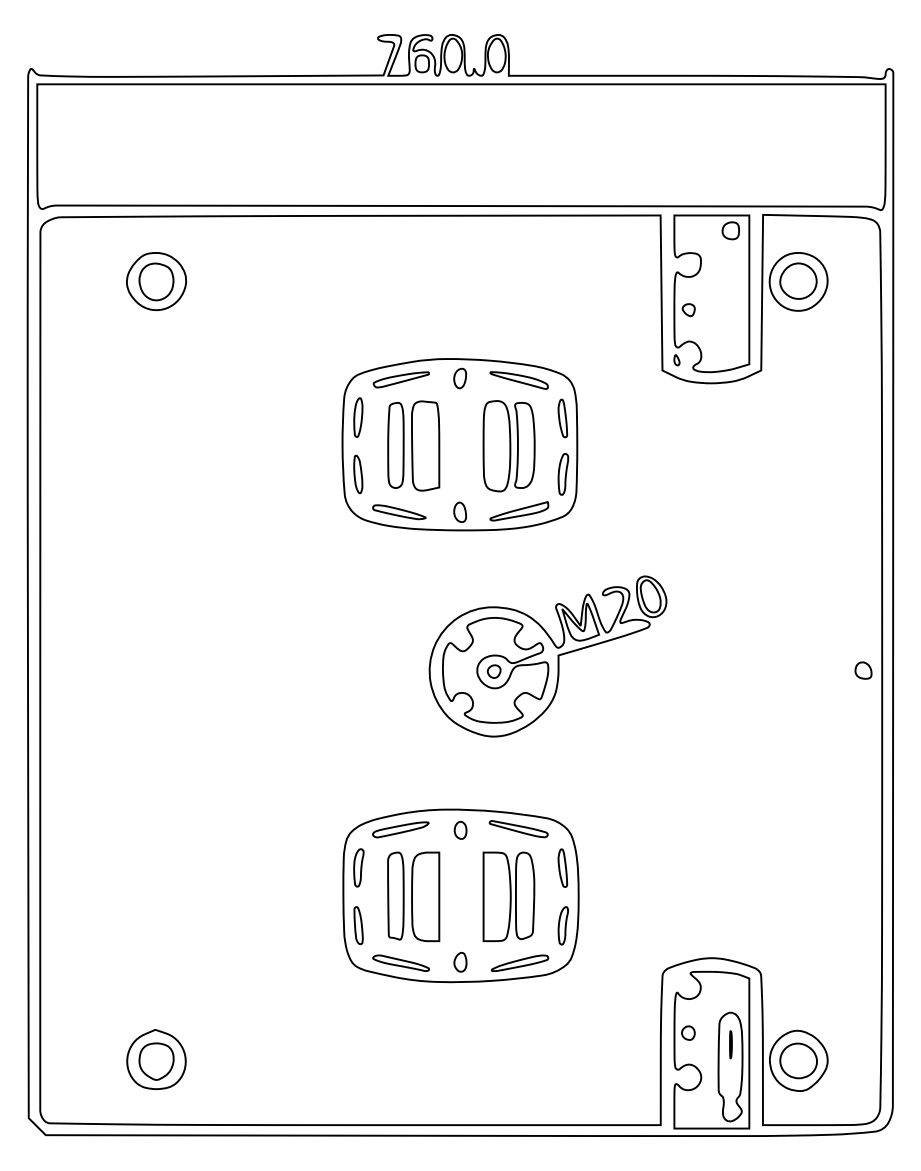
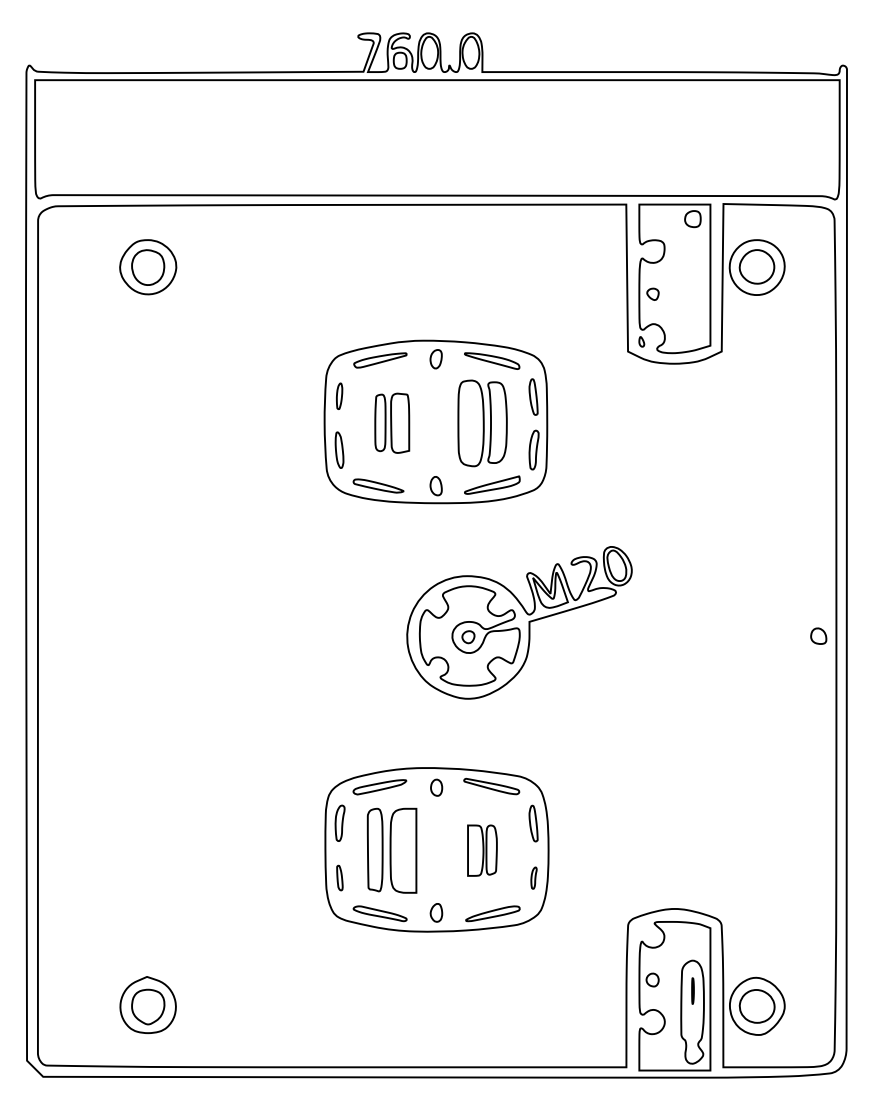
part: (358, 417) -> (339, 396), size x0.7
part: (414, 446) -> (392, 423), size x0.7
part: (509, 896) -> (482, 850), size x0.6
part: (358, 925) -> (339, 877), size x0.7
part: (562, 925) -> (533, 877), size x0.6

